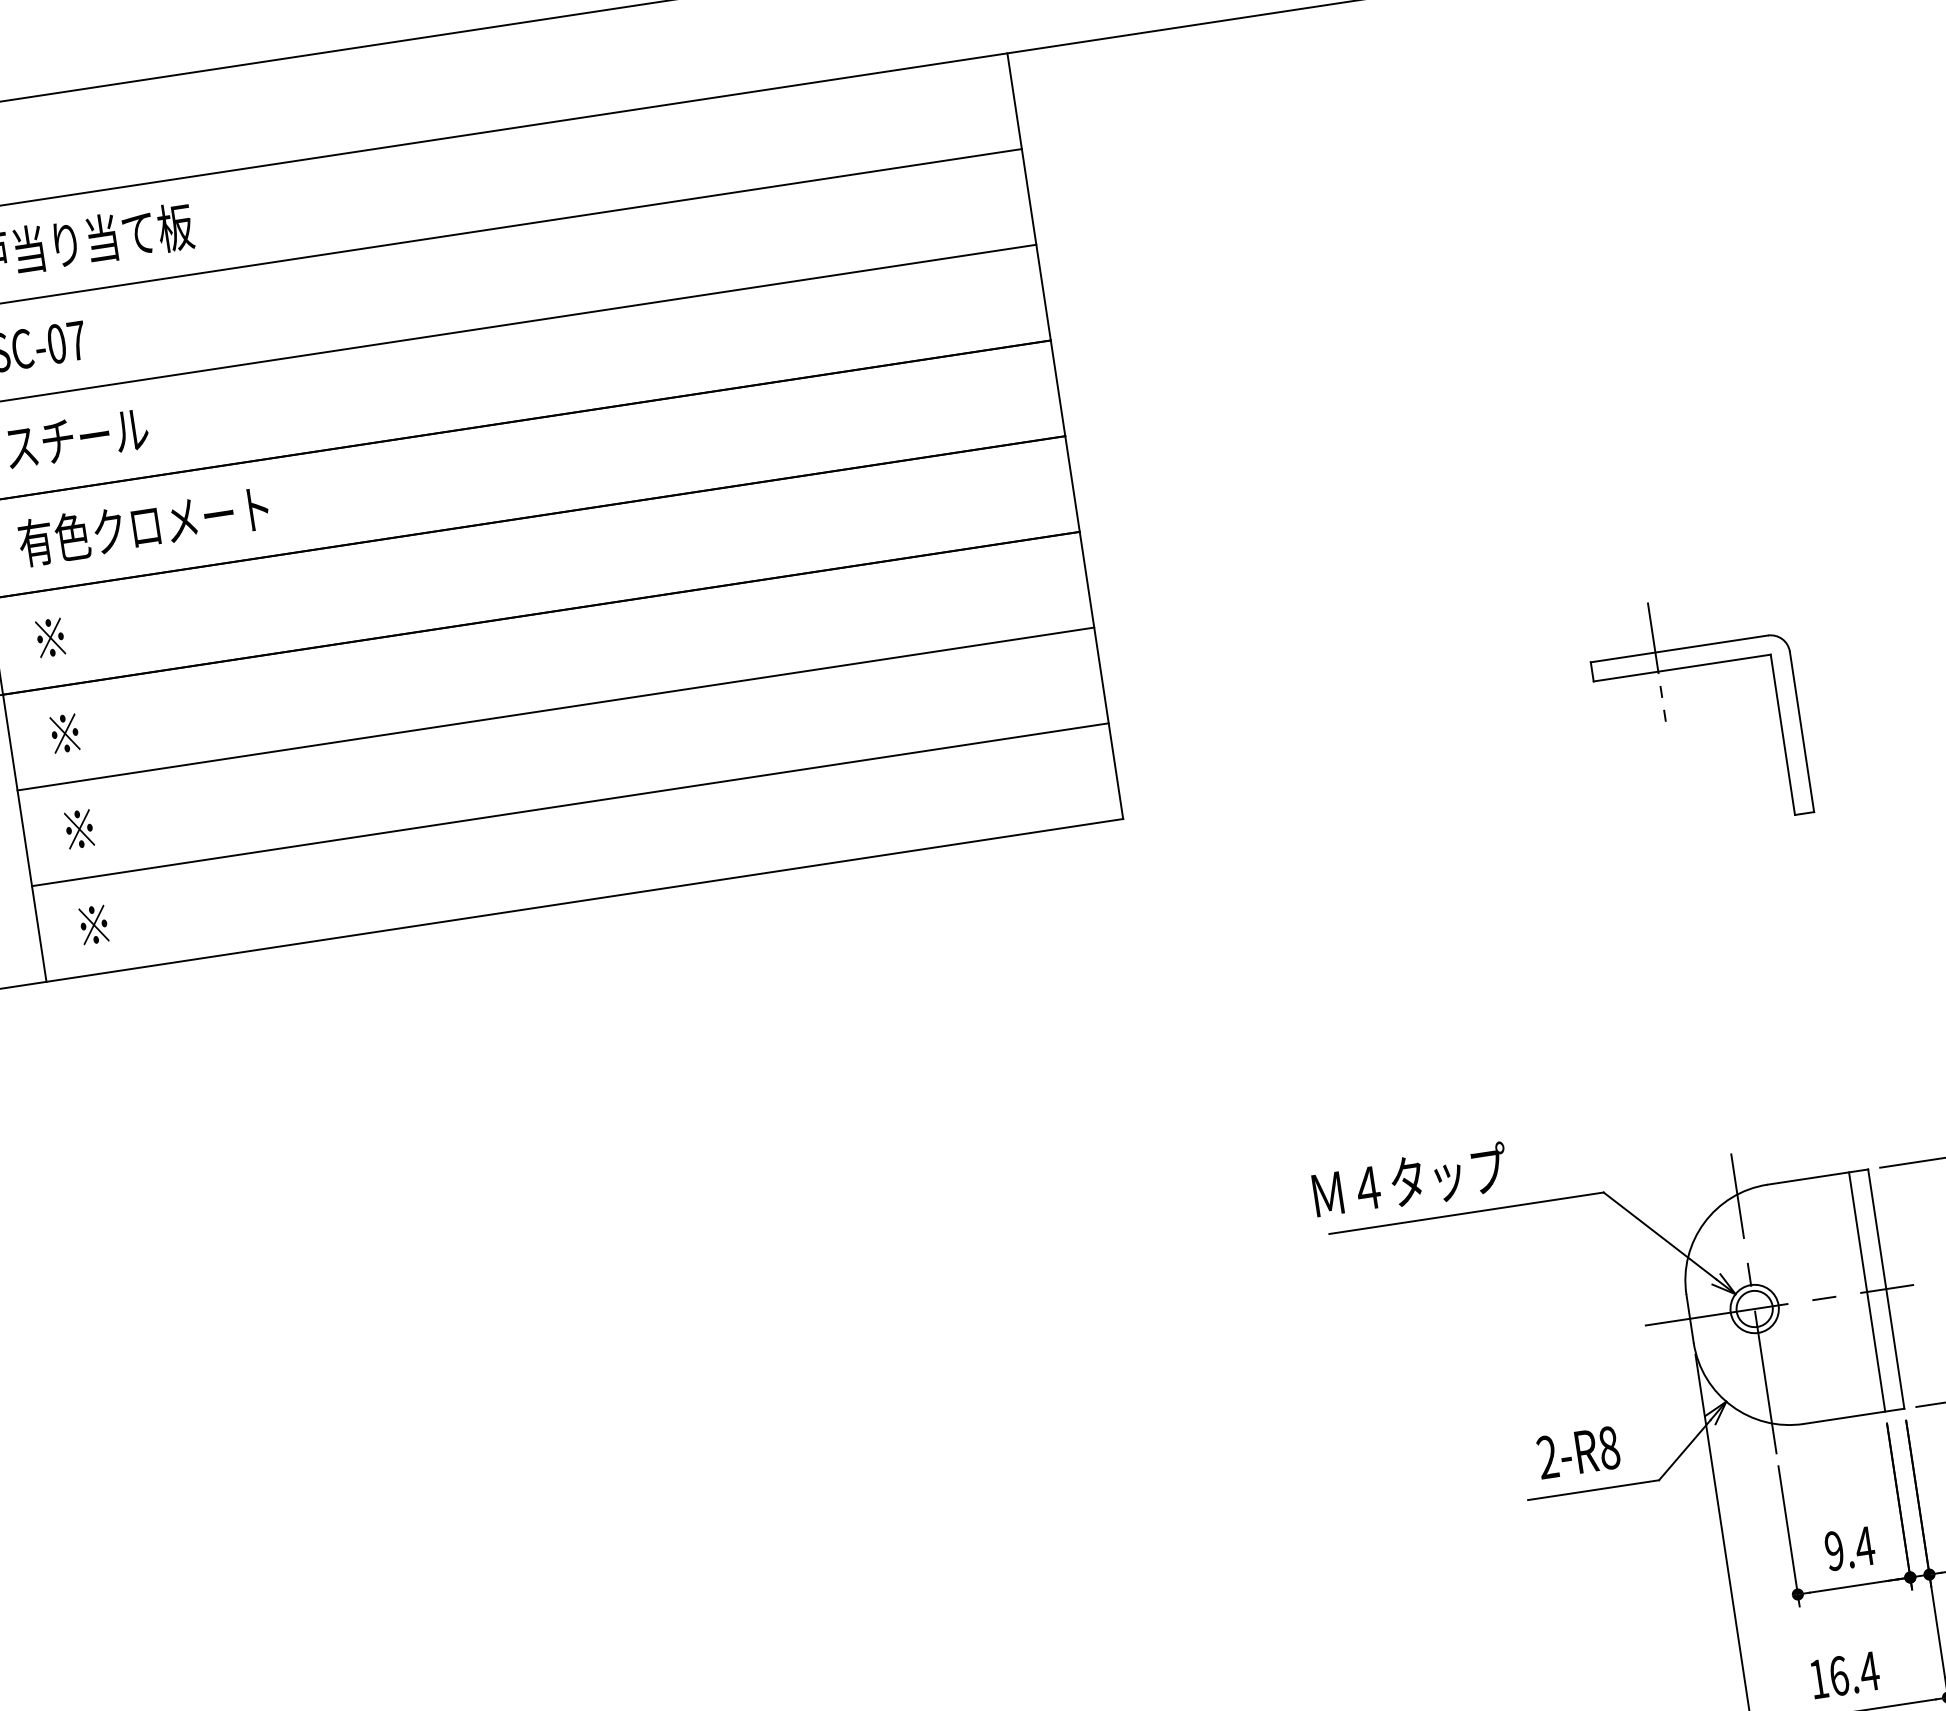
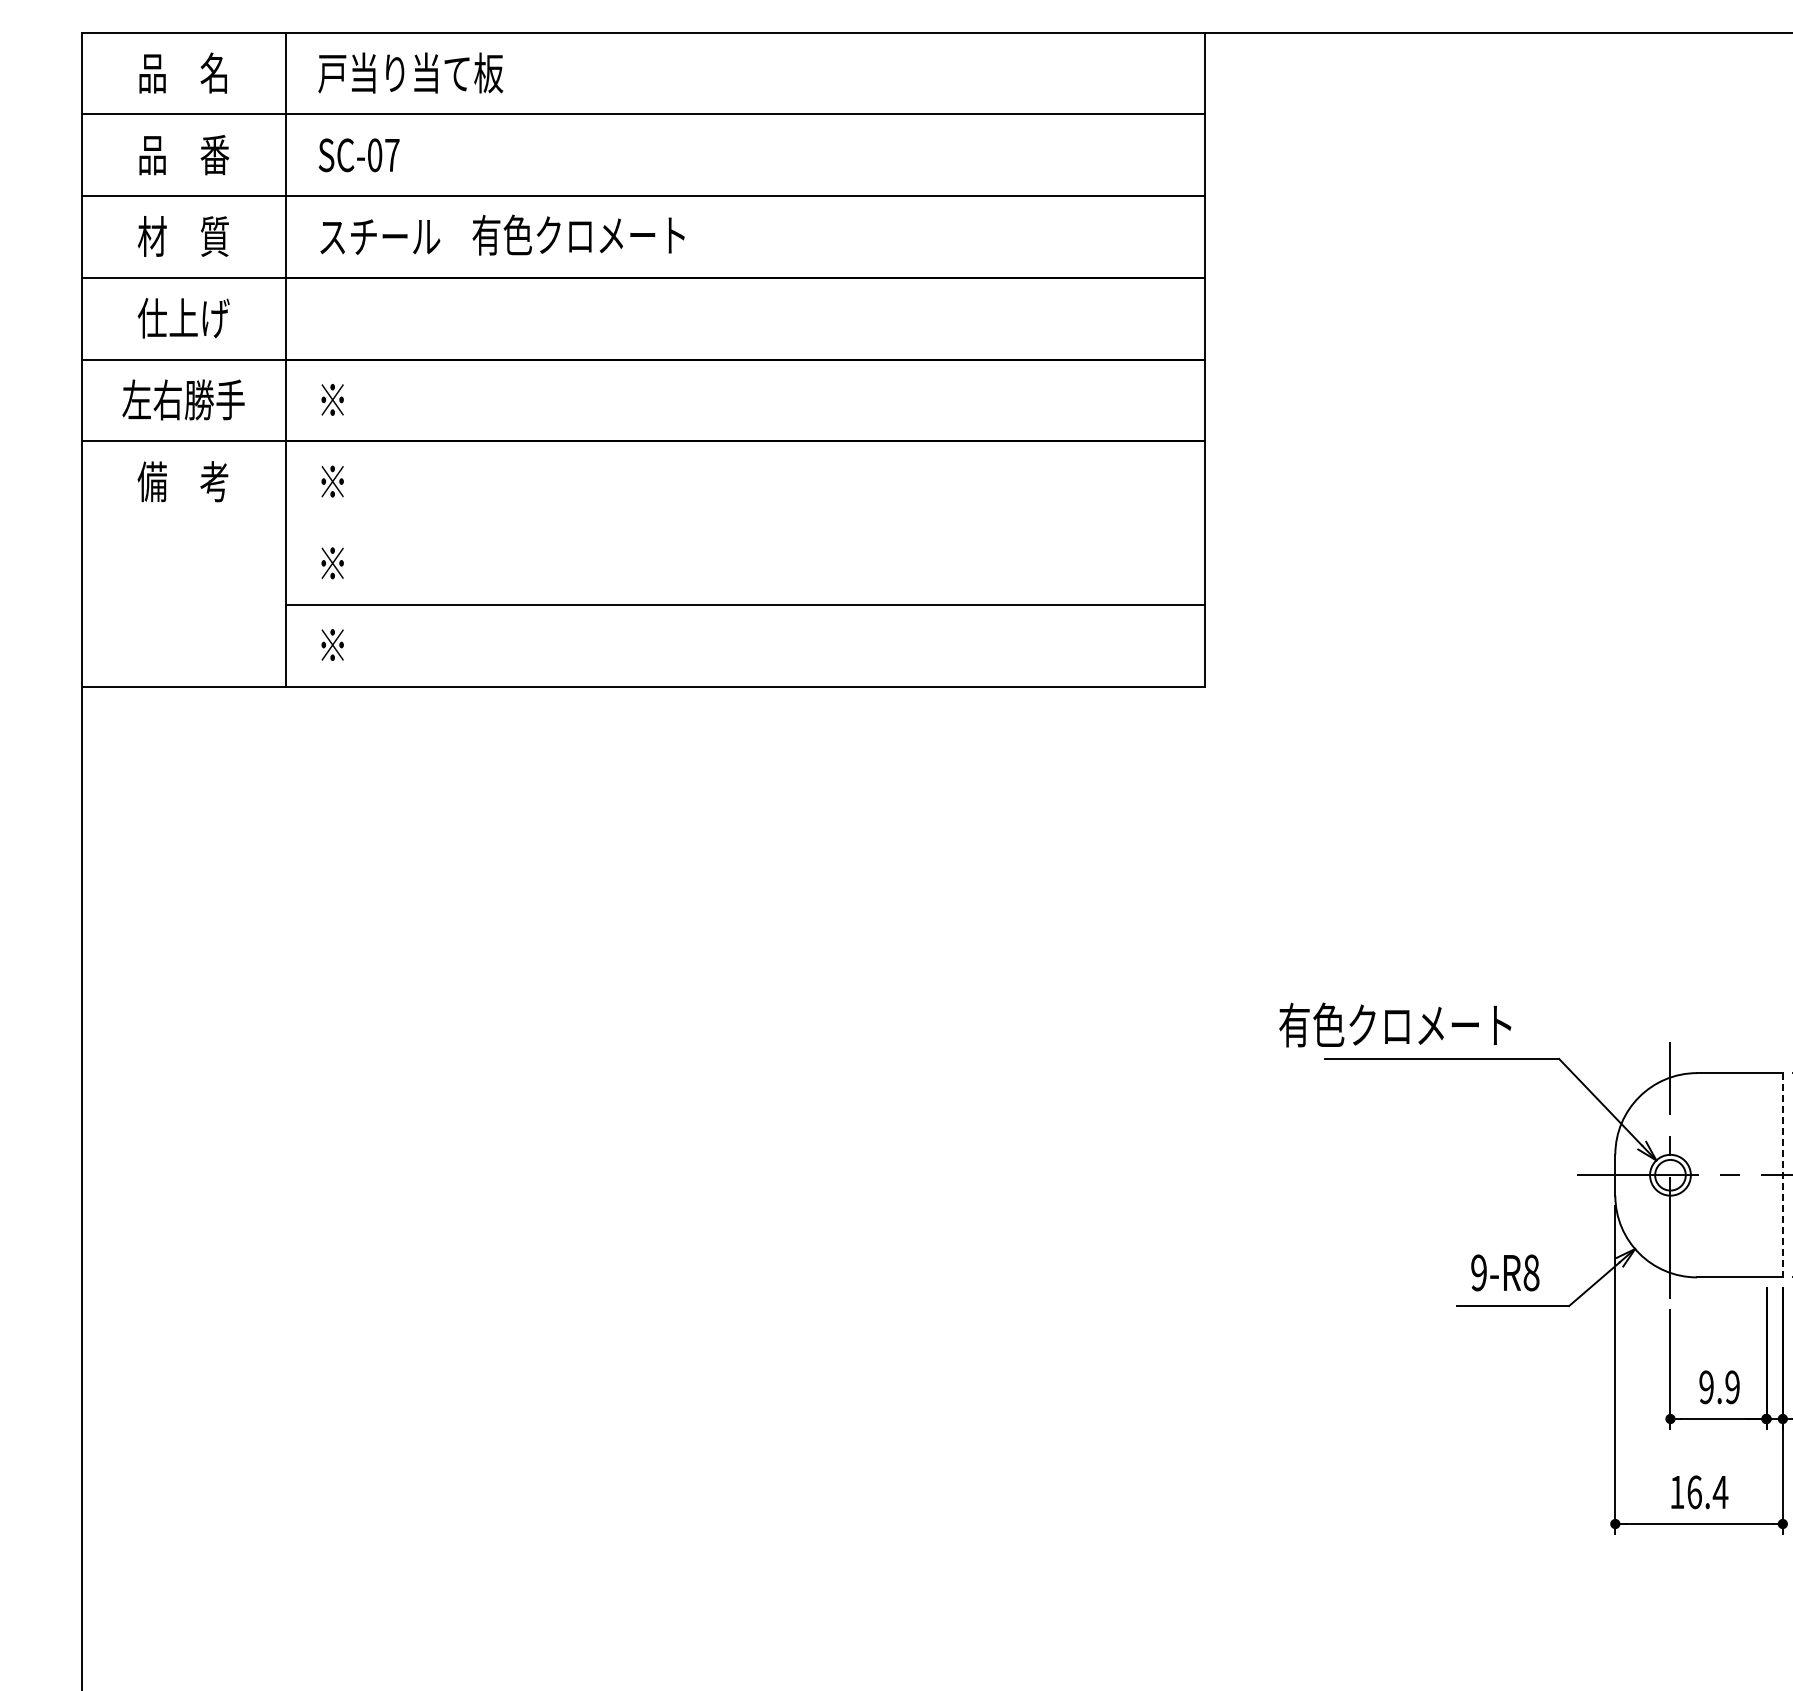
text: (143, 525) -> (578, 234), moved
line: (555, 709) -> (745, 523), removed
part: (1665, 717) -> (1670, 670), removed
text: (1405, 1181) -> (1395, 1024), Ｍ４タップ -> 有色クロメート
line: (1885, 1289) -> (1782, 1175), solid -> dashed
line: (1867, 1292) -> (1766, 1175), removed
text: (1547, 1458) -> (1478, 1273), 2-R8 -> 9-R8
text: (1864, 1546) -> (1732, 1387), 9.4 -> 9.9

